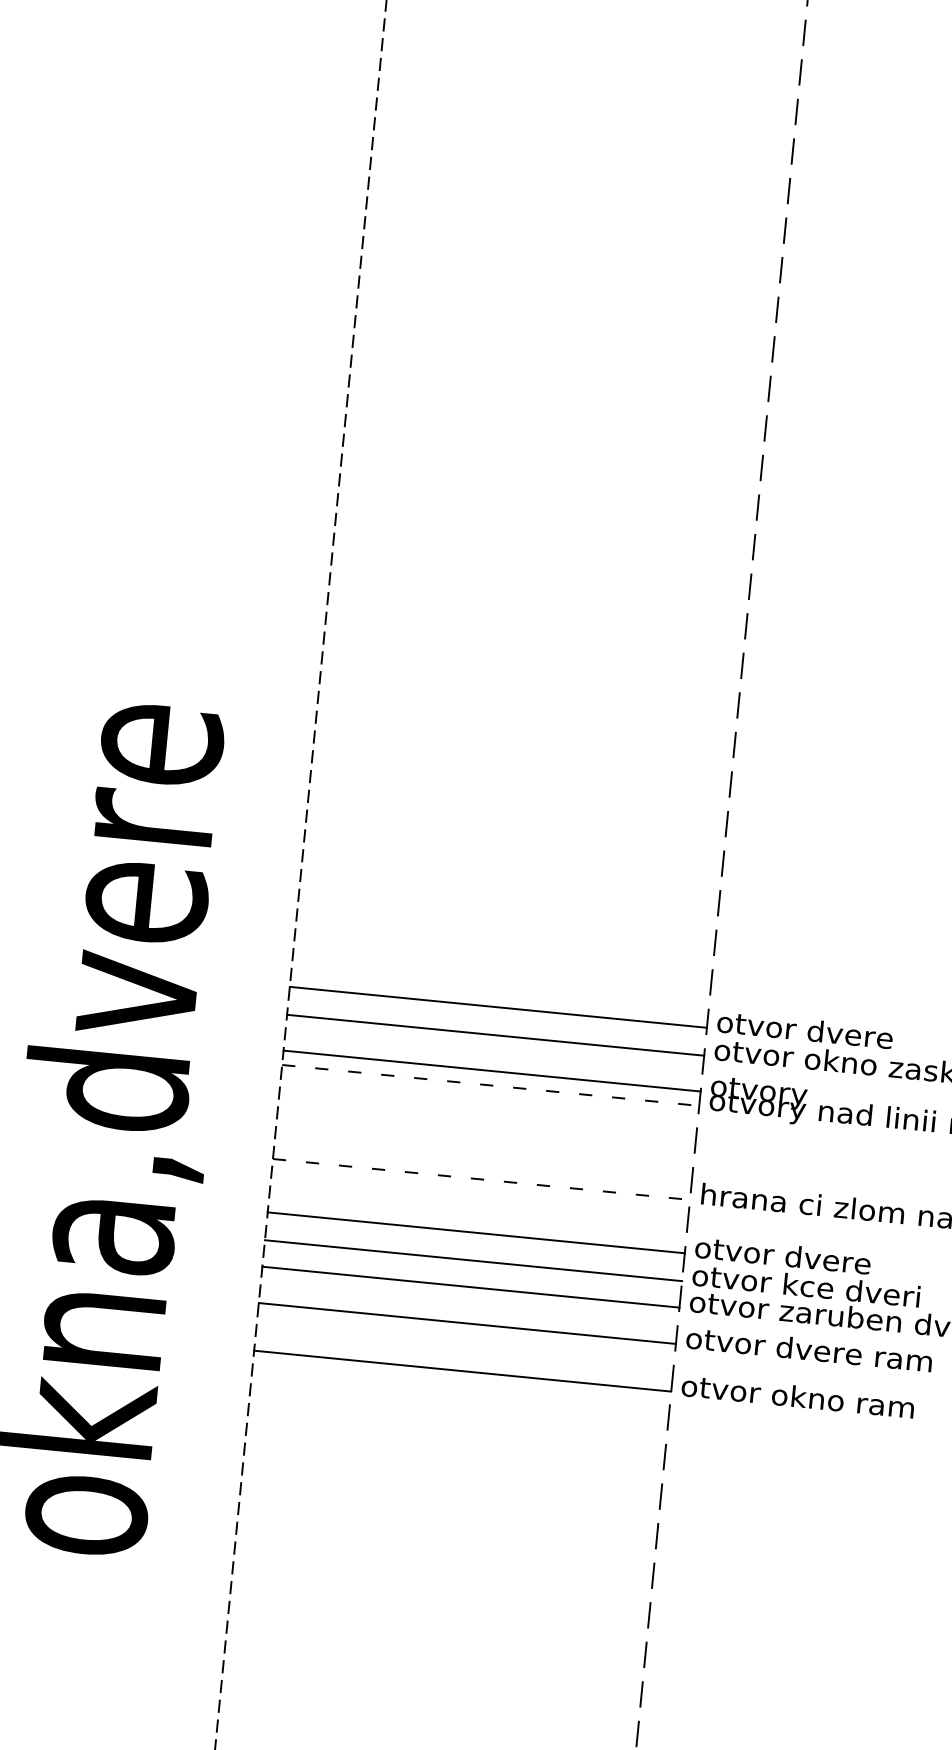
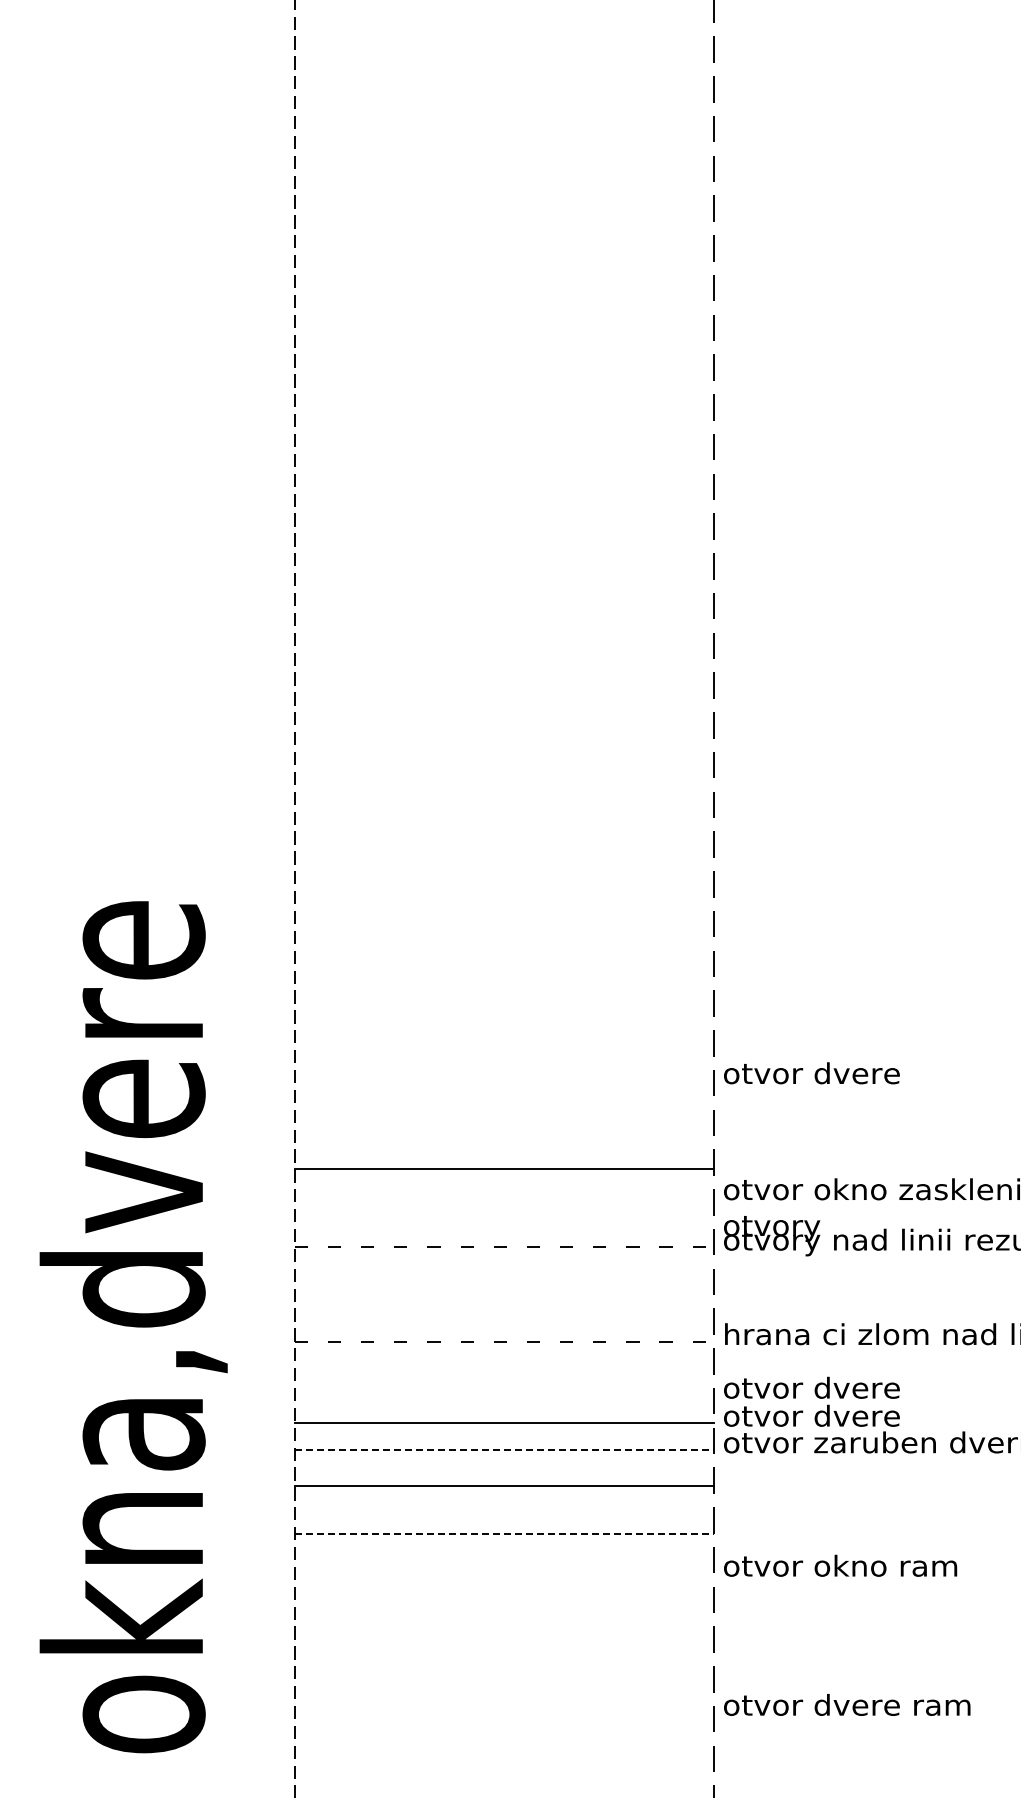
text: (804, 1030) -> (811, 1073), moved
line: (494, 1035) -> (503, 1196), removed
line: (491, 1070) -> (503, 1232), removed
line: (475, 1233) -> (503, 1395), removed
line: (471, 1286) -> (504, 1449), solid -> dashed
text: (850, 1289) -> (882, 1415), otvor kce dveri -> otvor dvere
text: (809, 1349) -> (847, 1704), moved
line: (462, 1371) -> (504, 1534), solid -> dashed
text: (798, 1396) -> (840, 1565), moved

